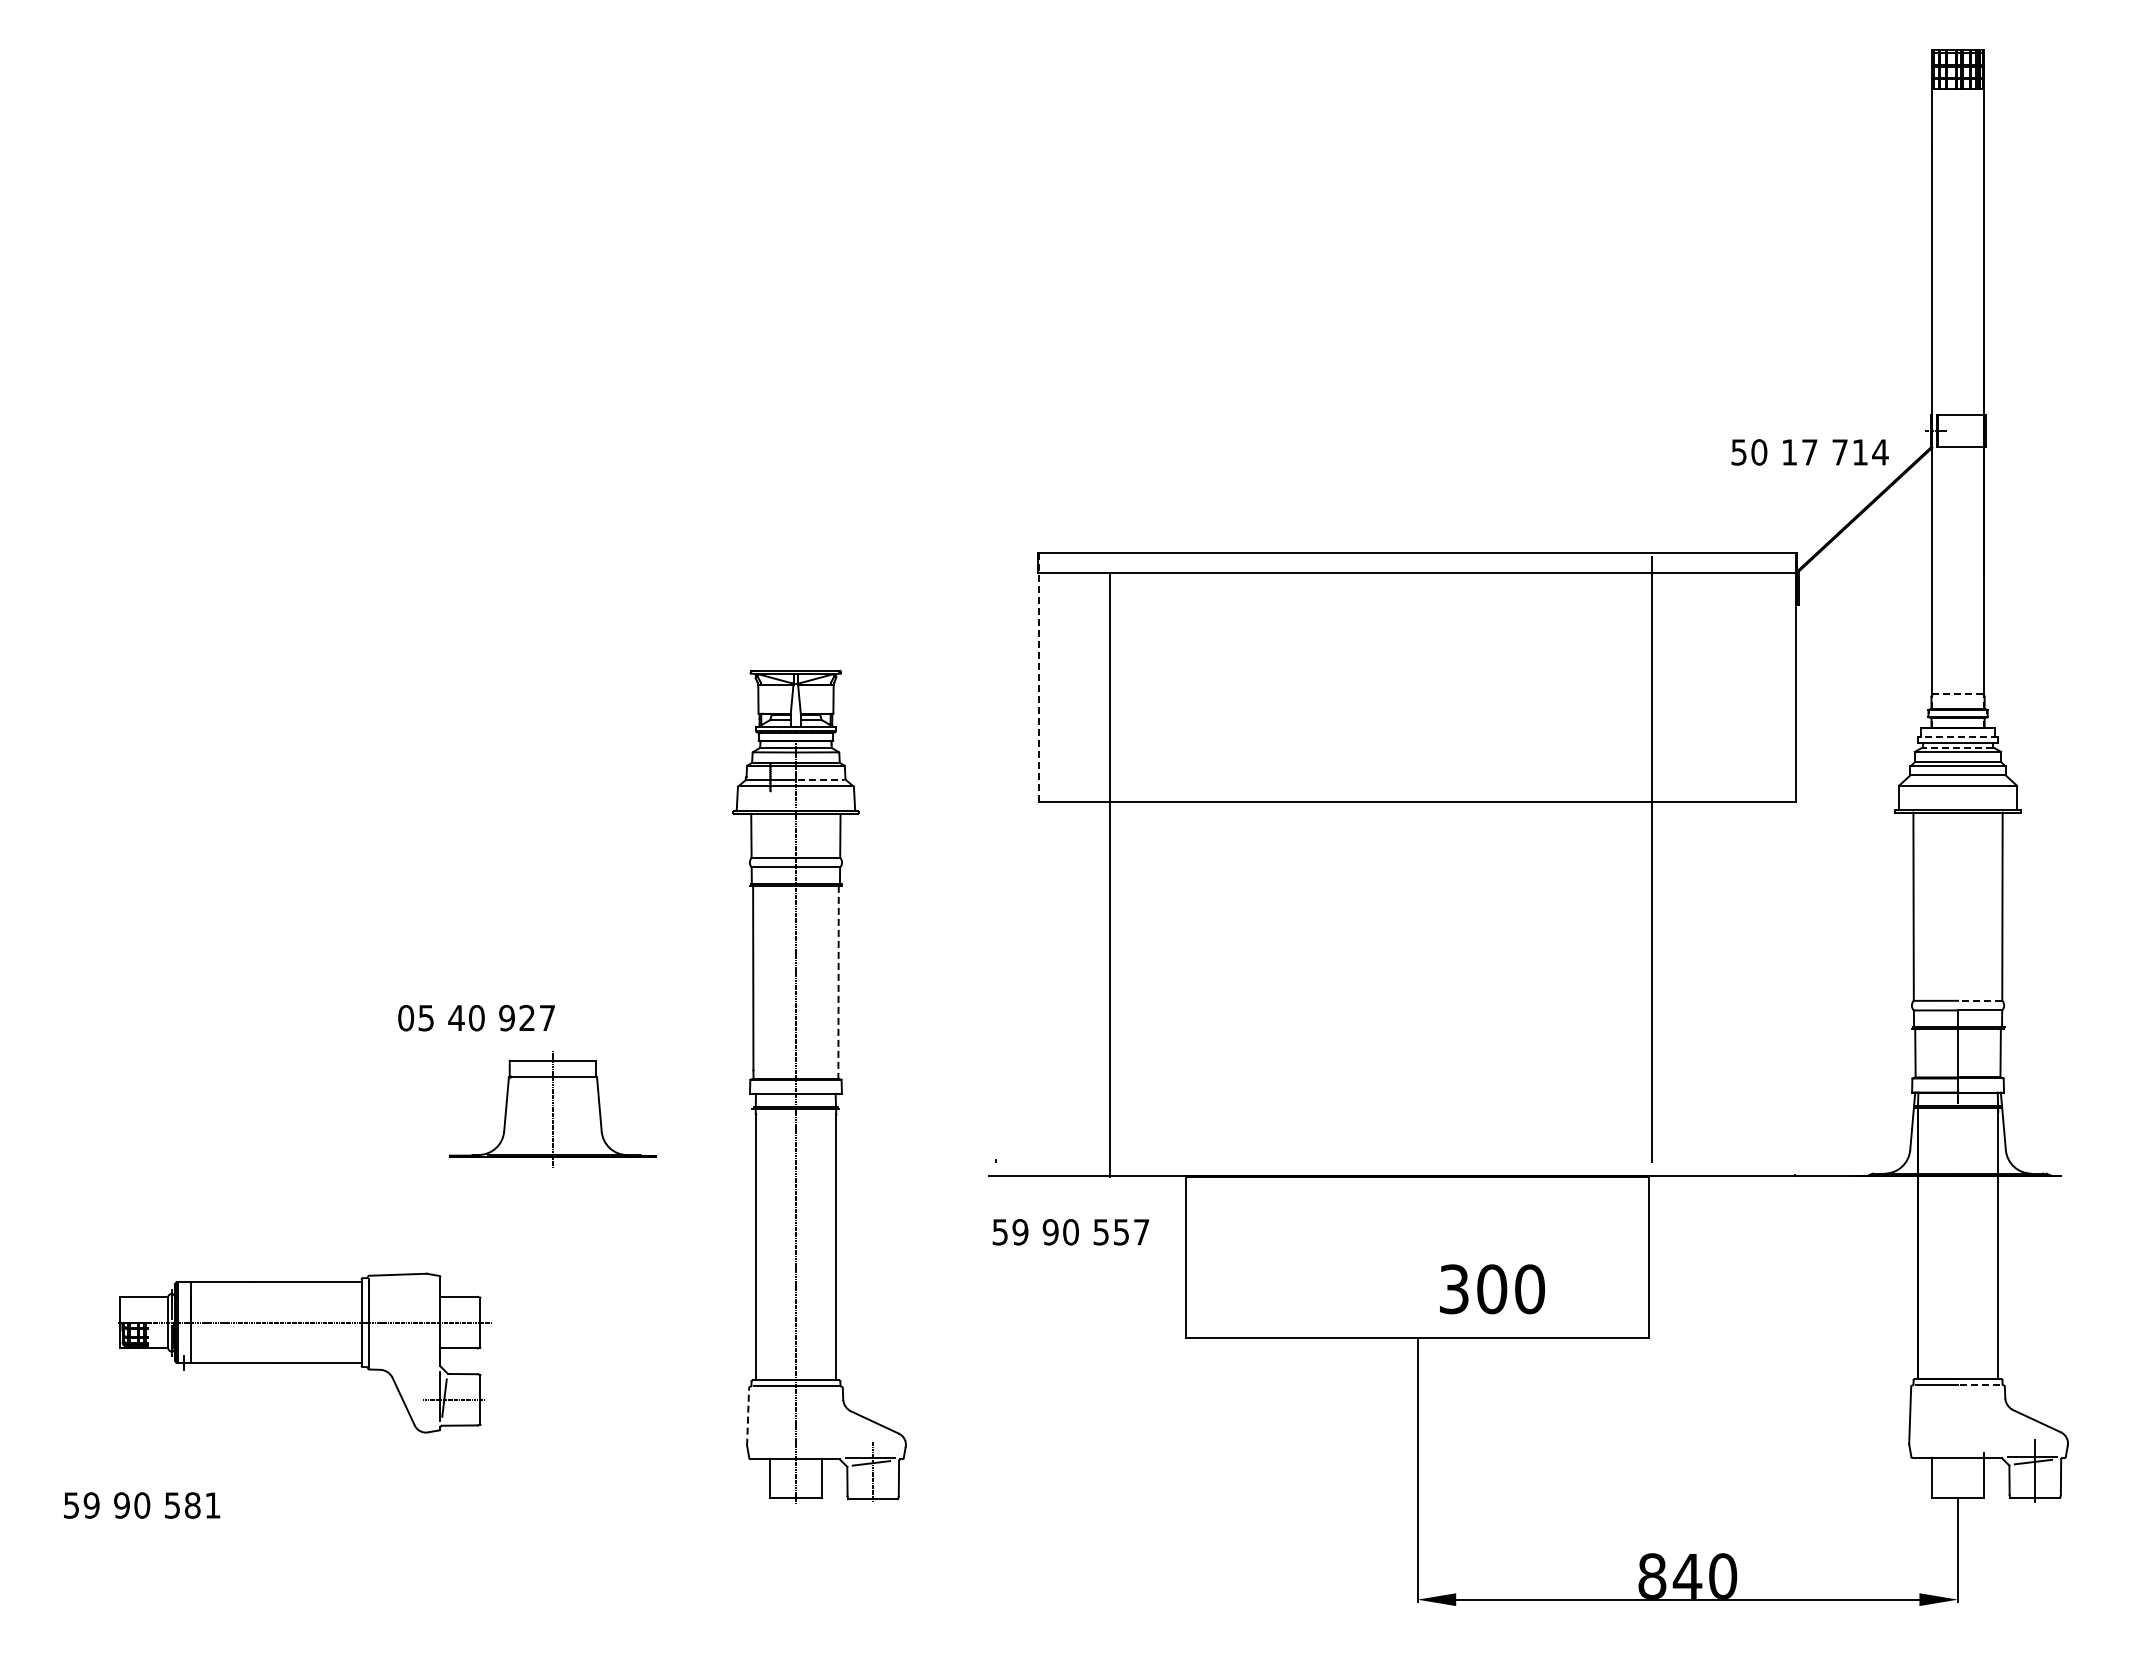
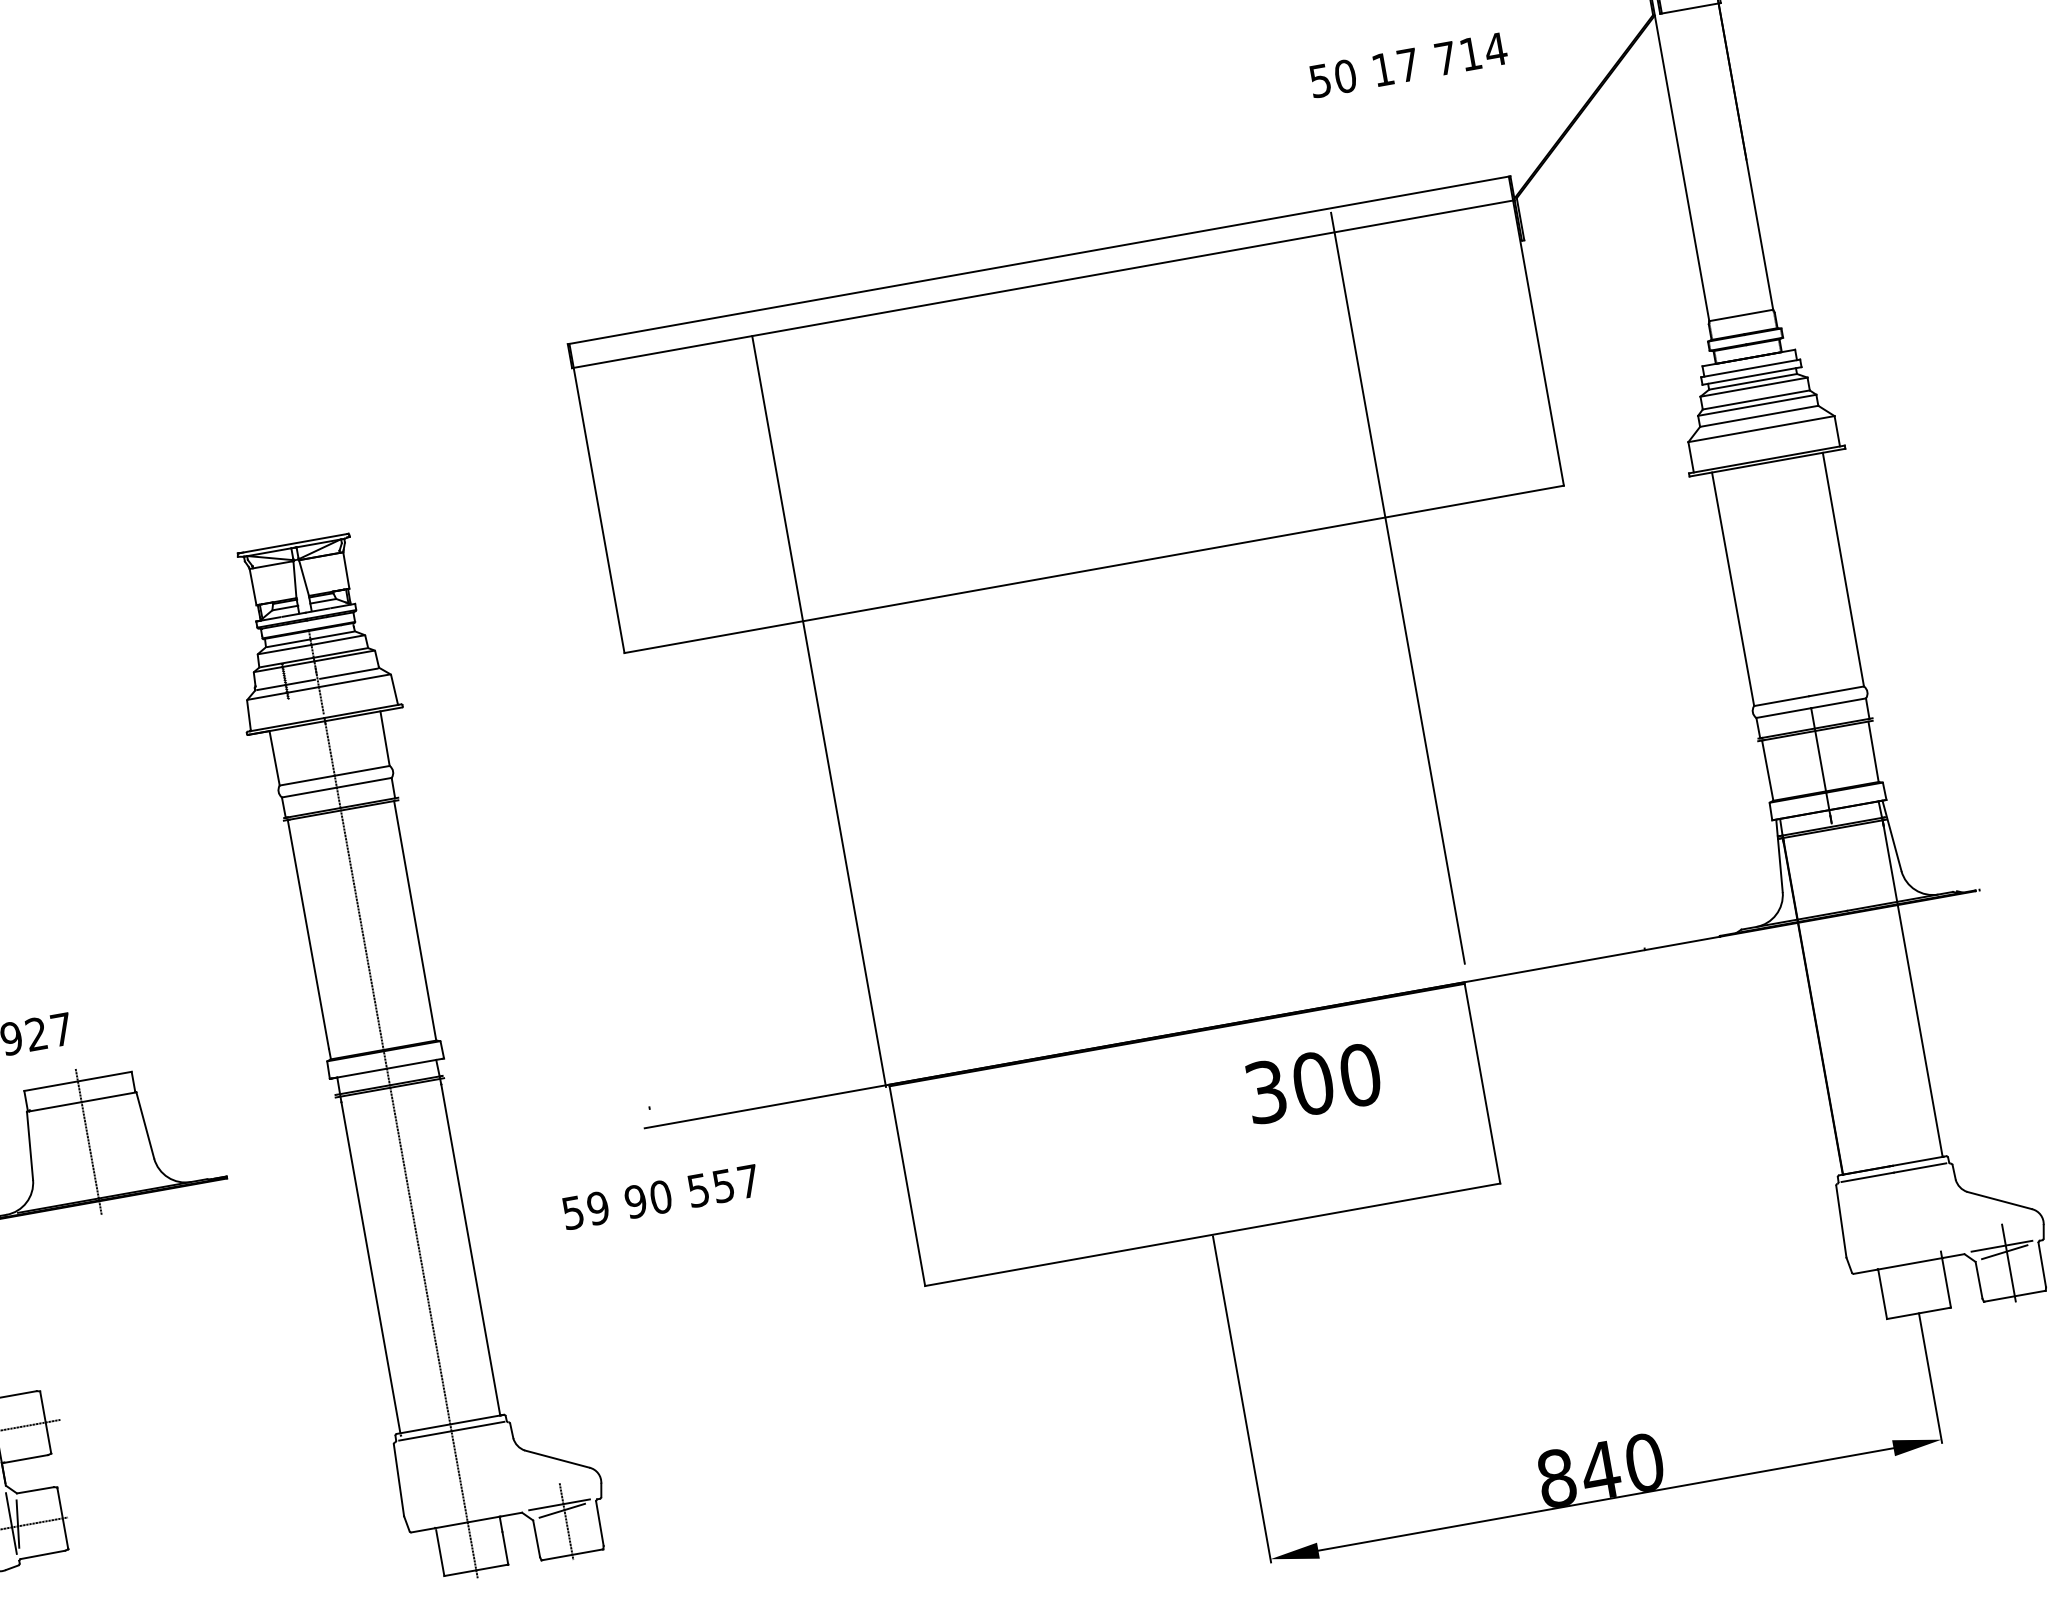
text: (1809, 452) -> (1407, 65), moved
line: (1039, 677) -> (597, 497), dashed -> solid
line: (1958, 694) -> (1741, 315), dashed -> solid
line: (1958, 736) -> (1751, 368), dashed -> solid
line: (1957, 747) -> (1752, 381), dashed -> solid
line: (821, 780) -> (349, 674), dashed -> solid
line: (1110, 874) -> (819, 710), moved
line: (838, 982) -> (415, 921), dashed -> solid
line: (1979, 1000) -> (1835, 691), dashed -> solid
text: (1070, 1232) -> (660, 1197), moved
text: (1492, 1289) -> (1313, 1083), moved
line: (1978, 1384) -> (1919, 1168), dashed -> solid
line: (748, 1416) -> (399, 1479), dashed -> solid

